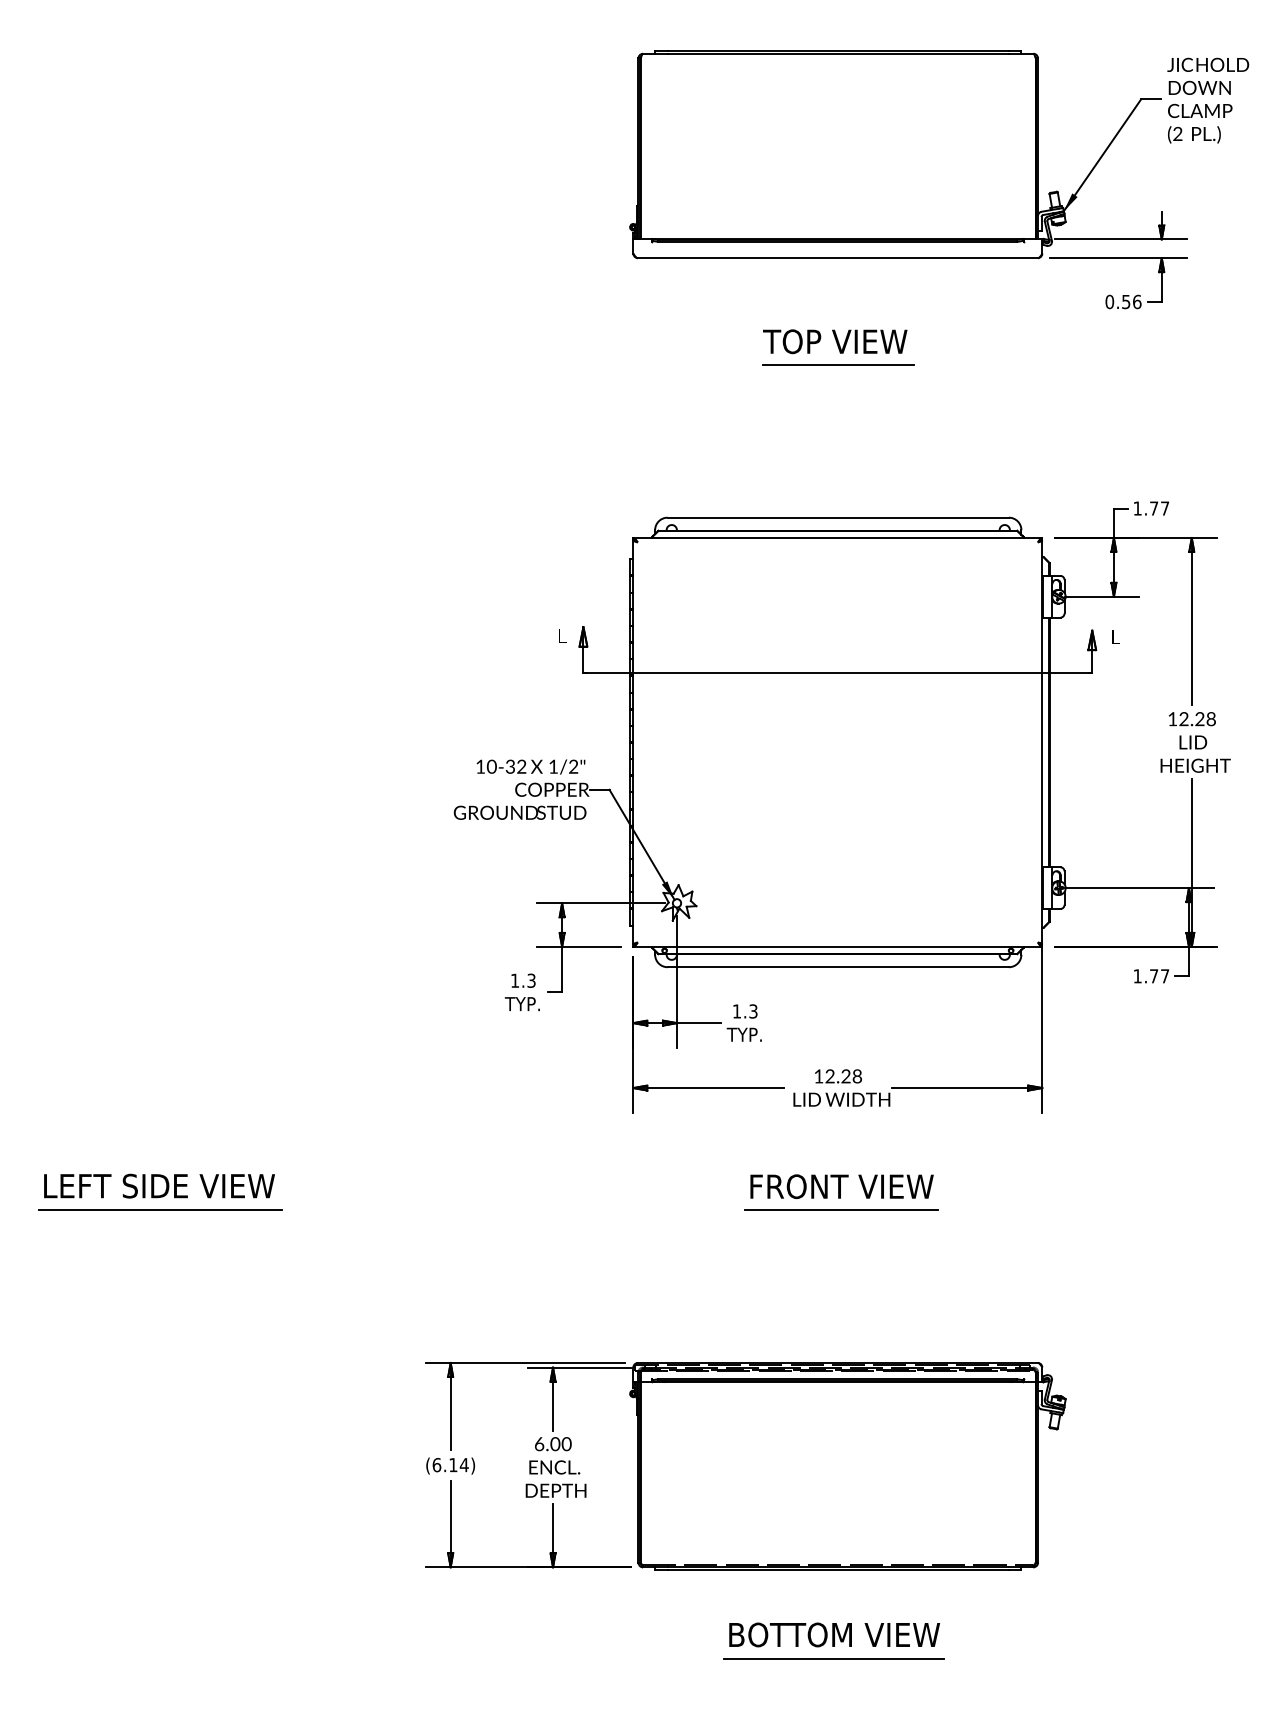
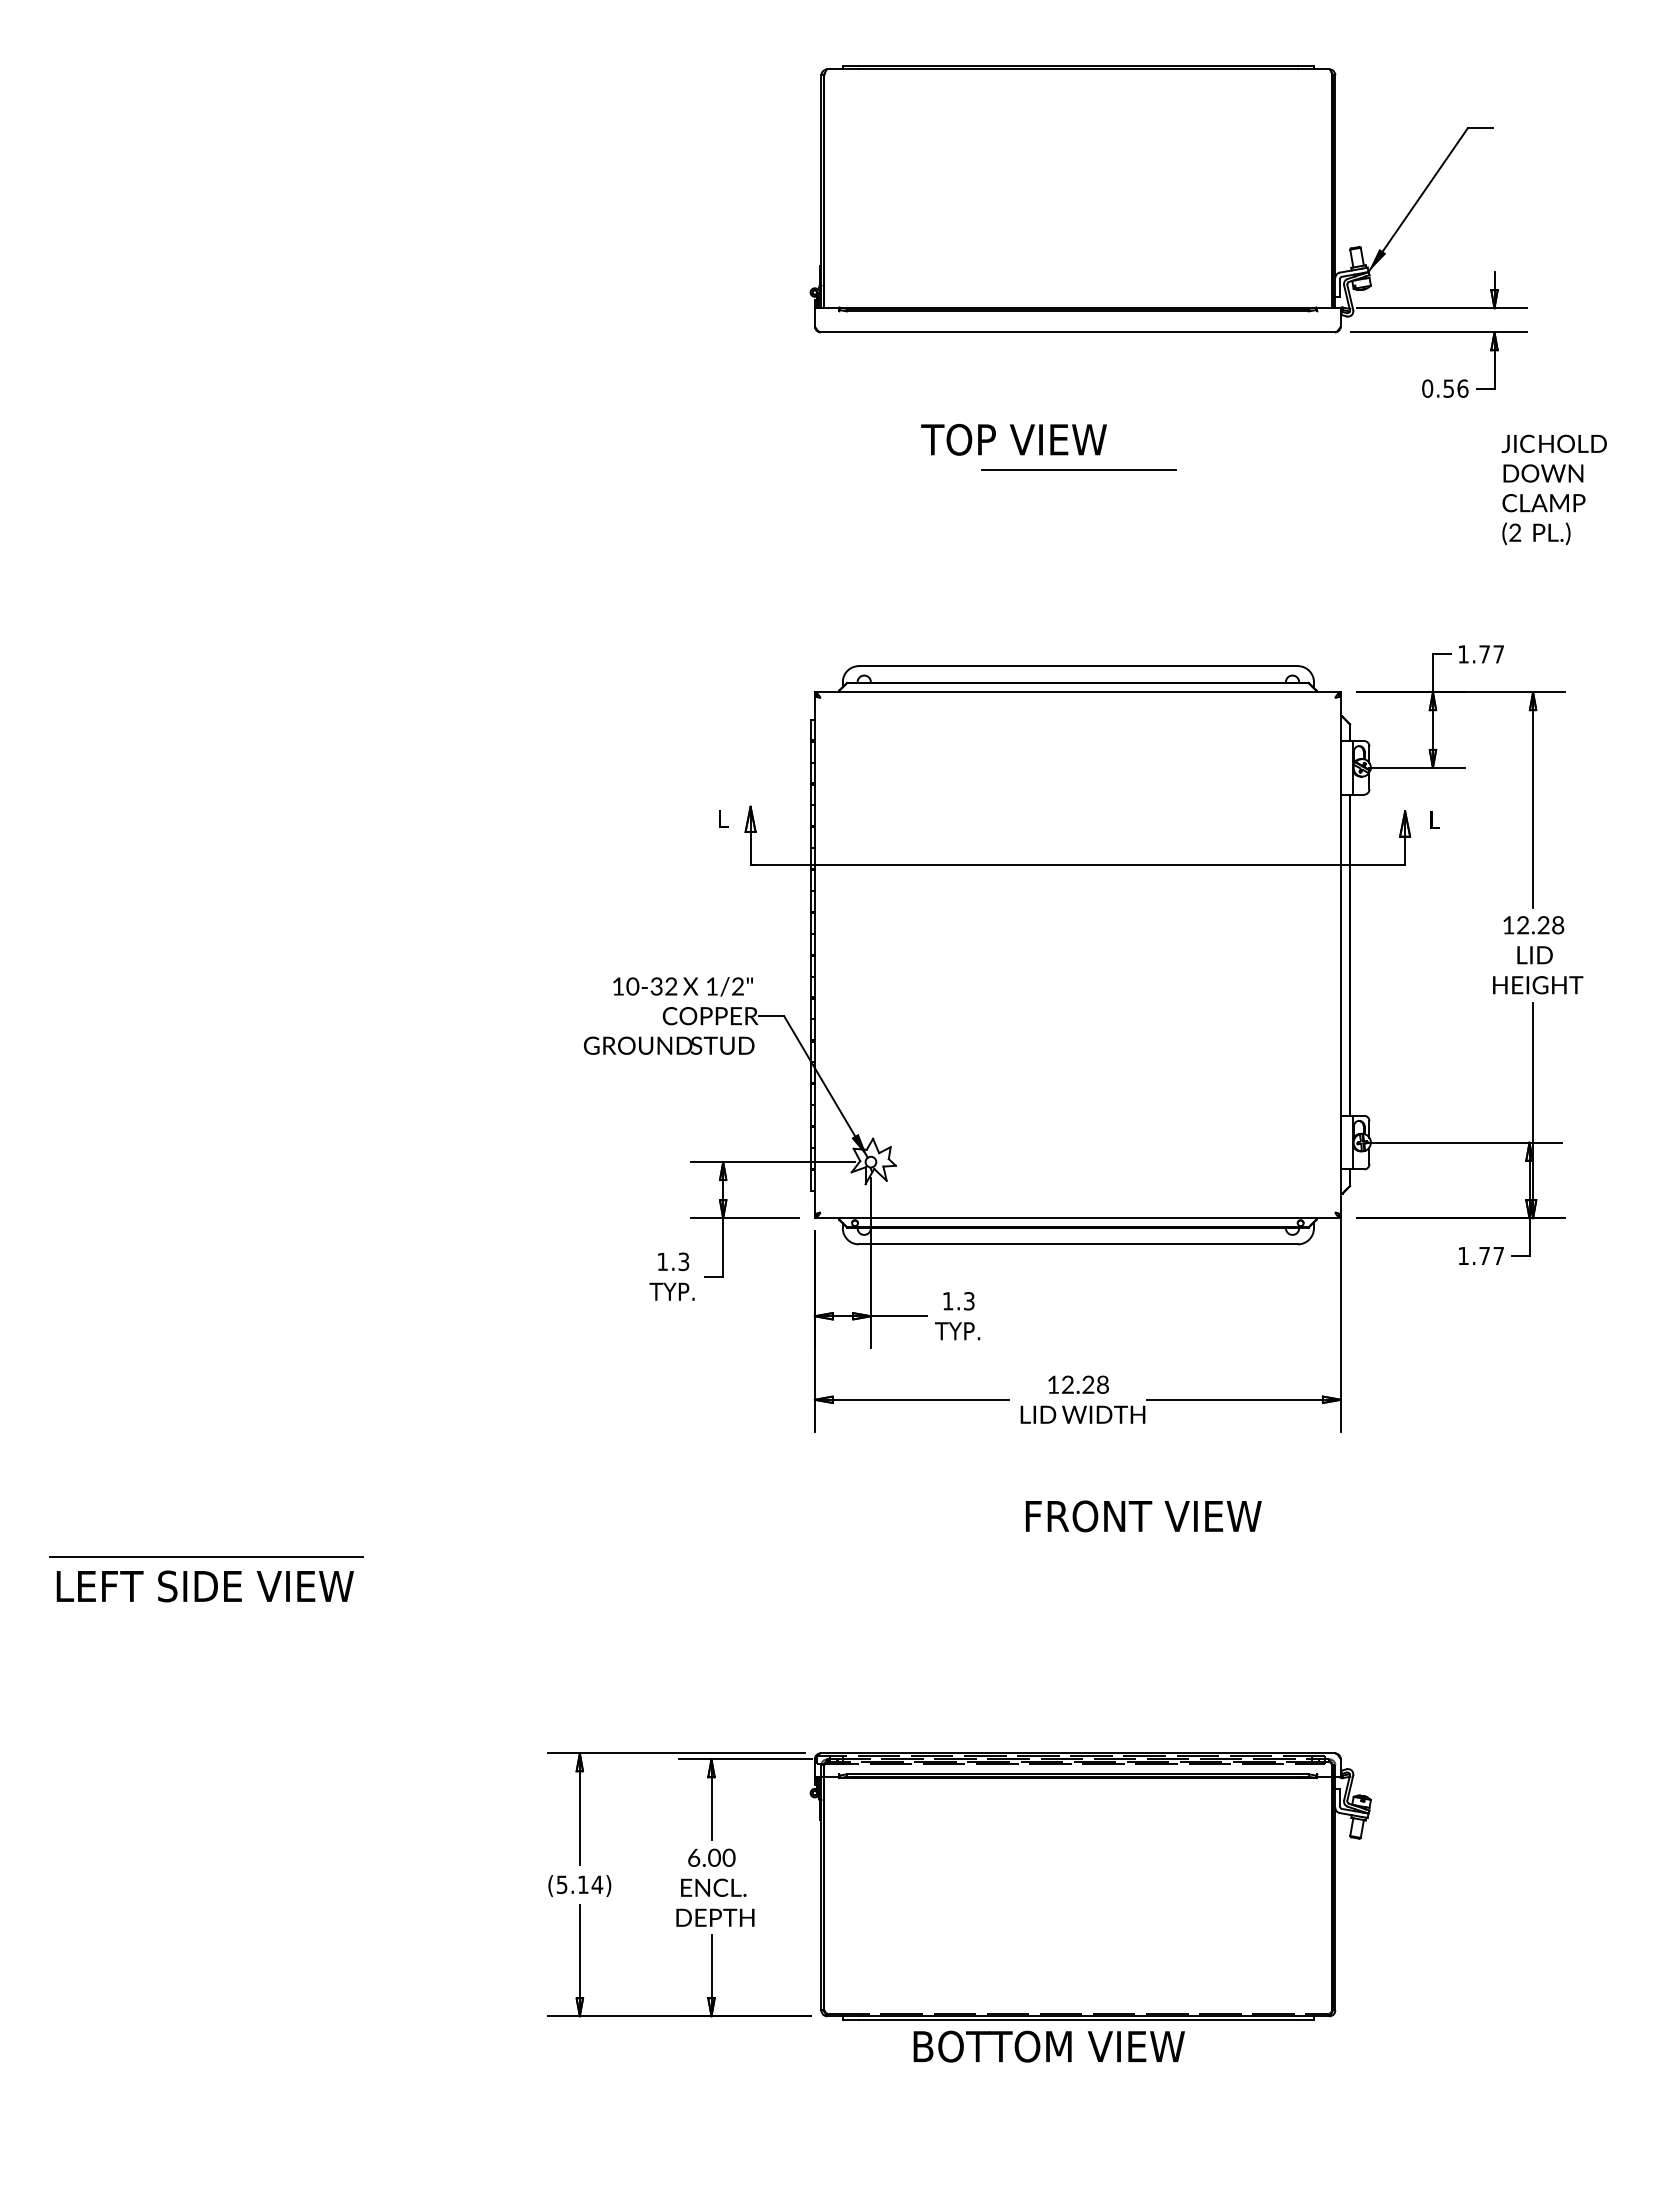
text: (1208, 100) -> (1554, 489), moved
text: (835, 341) -> (1014, 439), moved
text: (159, 1185) -> (205, 1585), moved
text: (841, 1186) -> (1143, 1516), moved
line: (841, 1210) -> (1082, 1557), removed
text: (436, 1465) -> (561, 1885), (6.14) -> (5.14)
text: (834, 1634) -> (1049, 2046), moved
line: (833, 1658) -> (1072, 2133), removed

